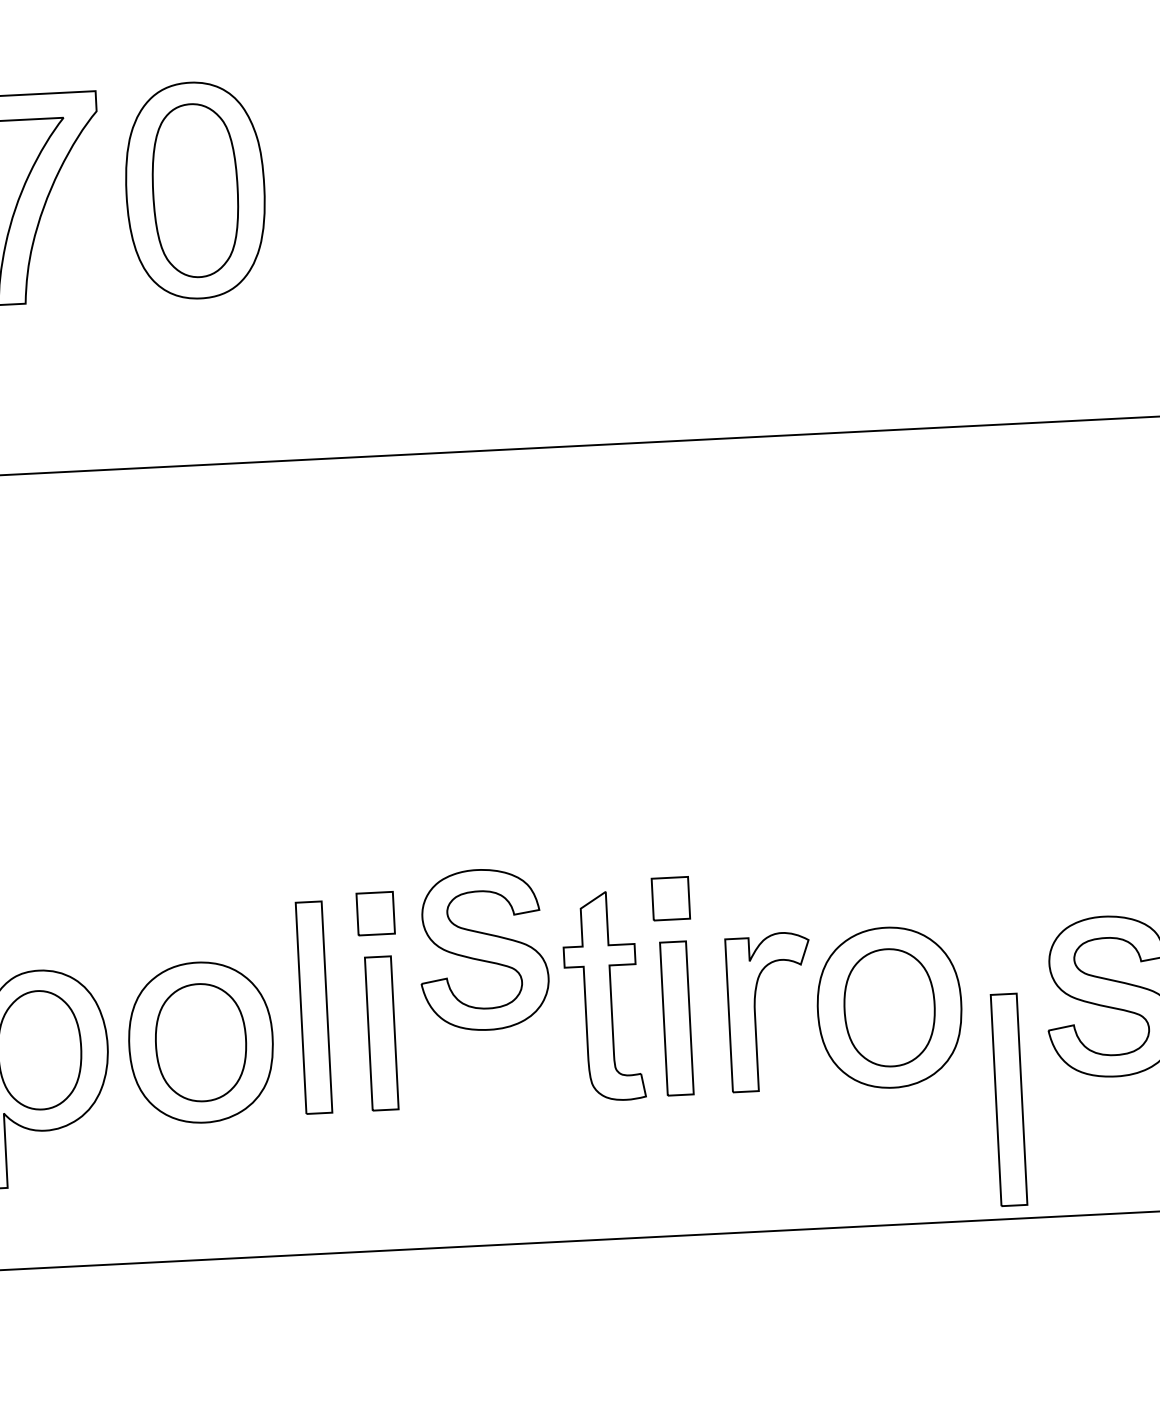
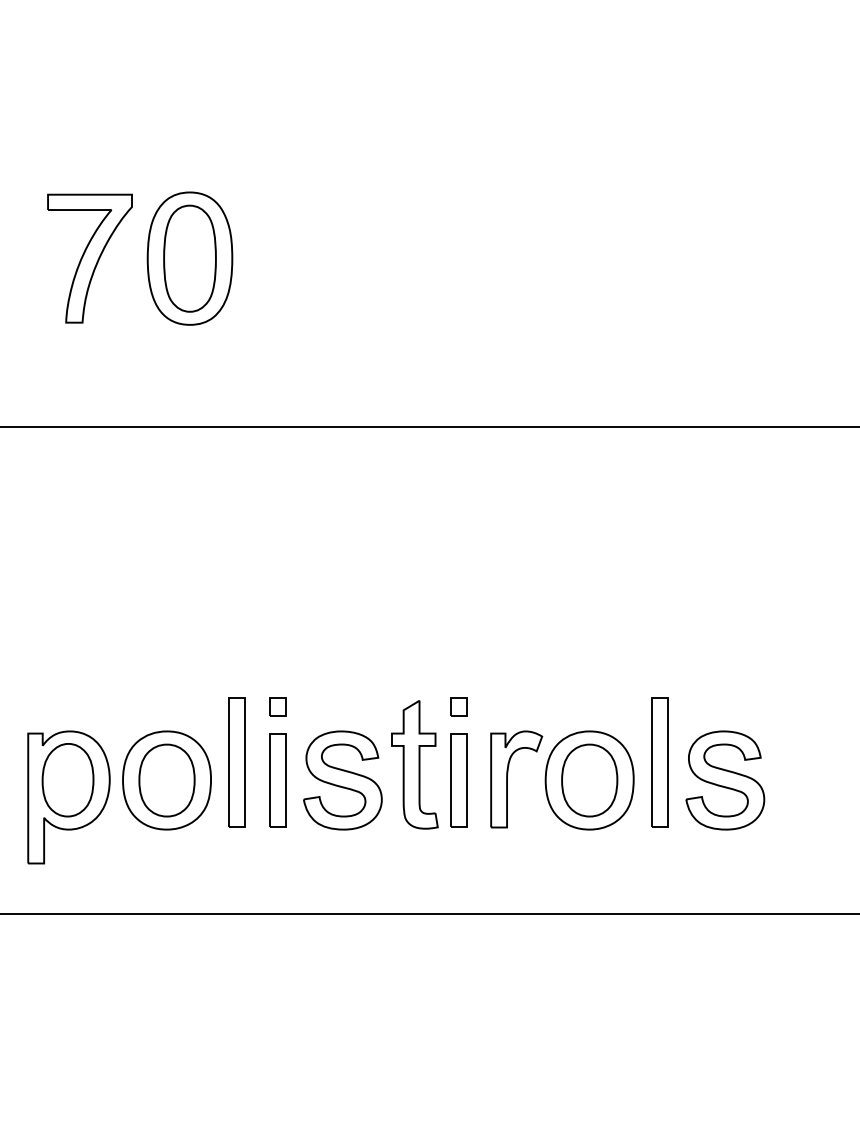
part: (669, 897) -> (458, 706), size x0.71
part: (374, 912) -> (277, 706), size x0.71
part: (482, 949) -> (342, 780), moved
part: (1008, 1099) -> (659, 762), moved

